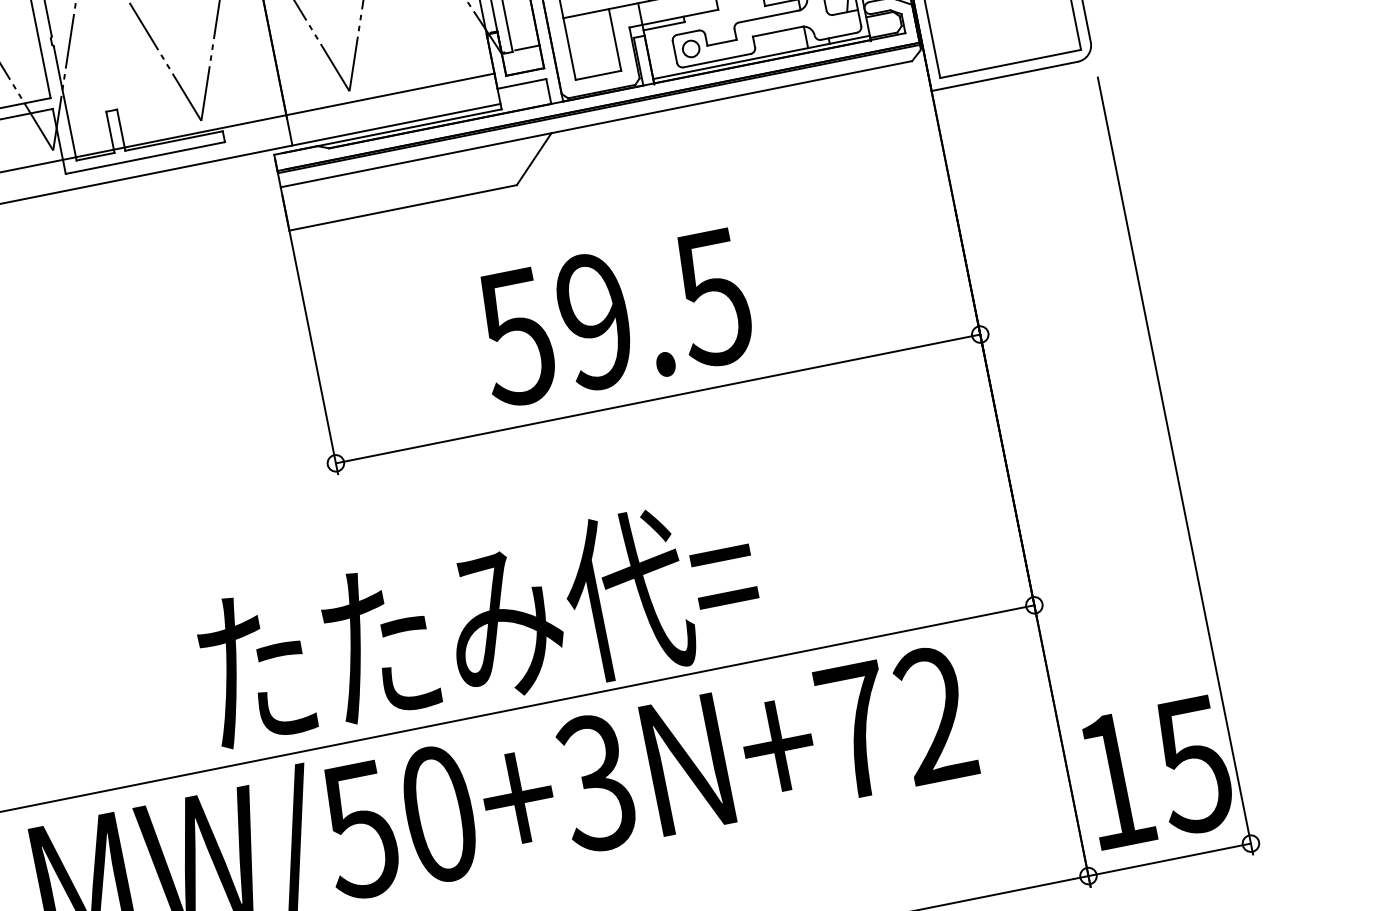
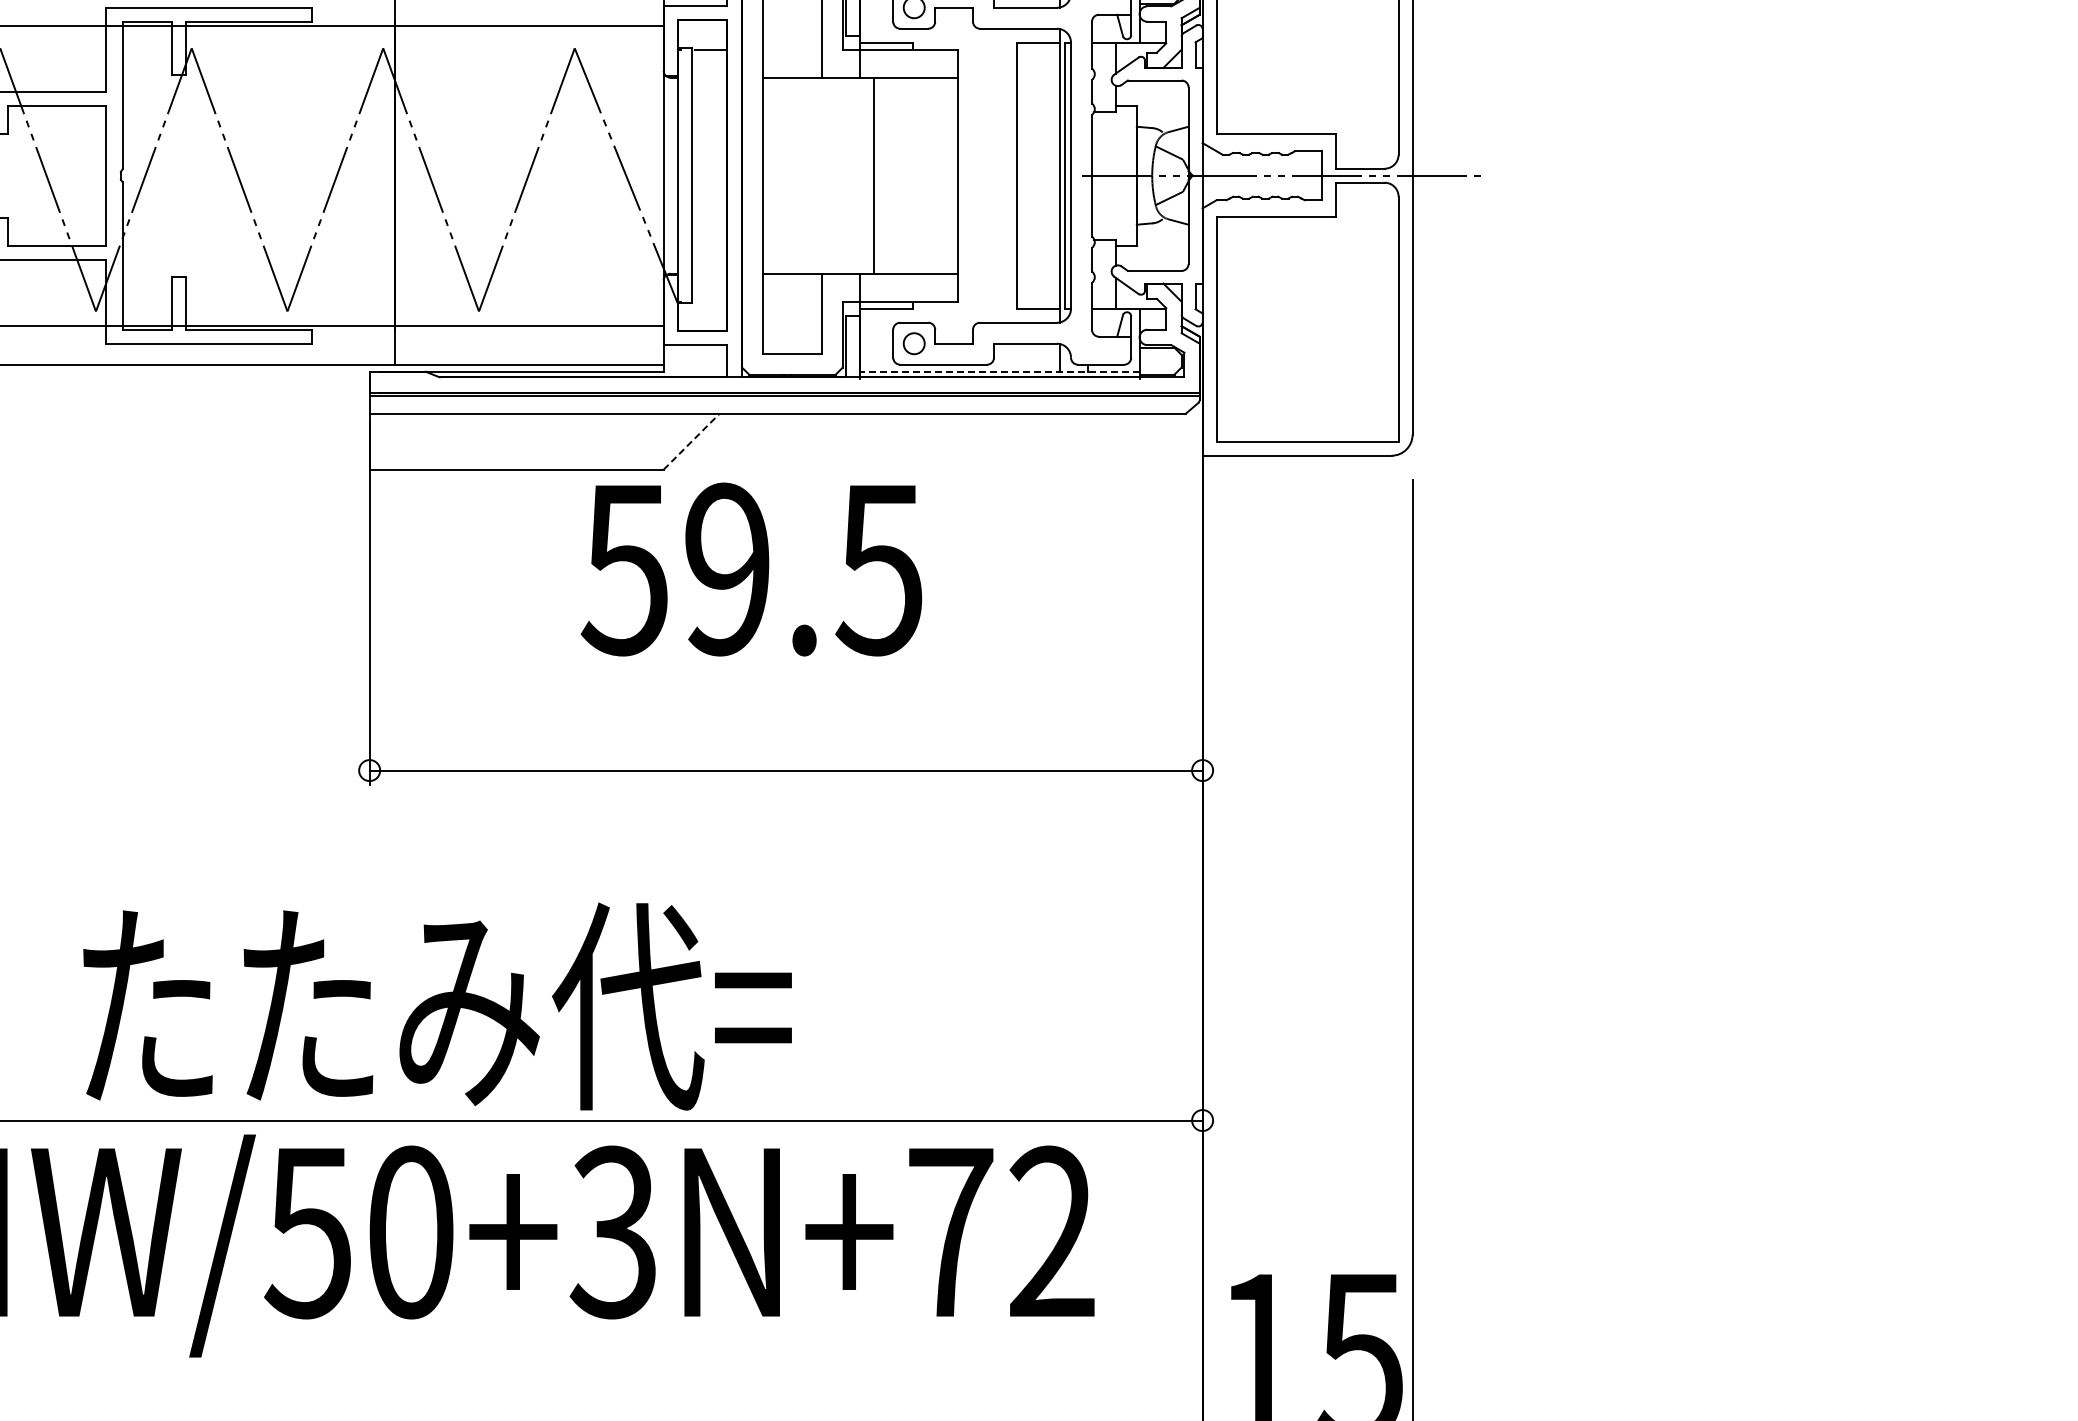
line: (527, 47) -> (710, 301), removed
line: (761, 57) -> (999, 371), solid -> dashed
line: (534, 159) -> (691, 441), solid -> dashed
text: (613, 317) -> (750, 569), moved
text: (479, 624) -> (437, 1006), moved

